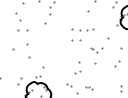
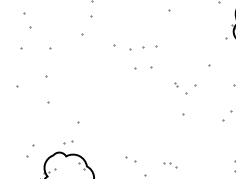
part: (82, 29) -> (134, 46), moved
part: (22, 30) -> (36, 48), size x1.6
part: (77, 67) -> (146, 123), removed

